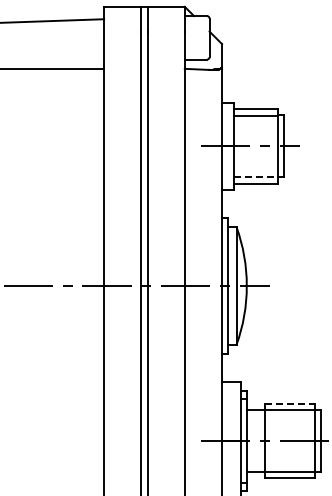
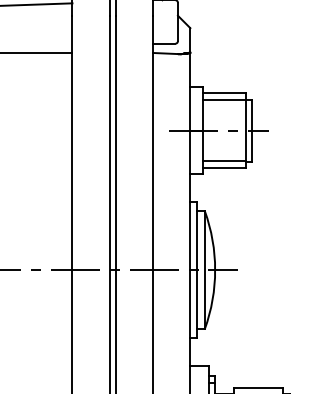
line: (256, 177) -> (224, 161), dashed -> solid
line: (290, 403) -> (258, 387), dashed -> solid

